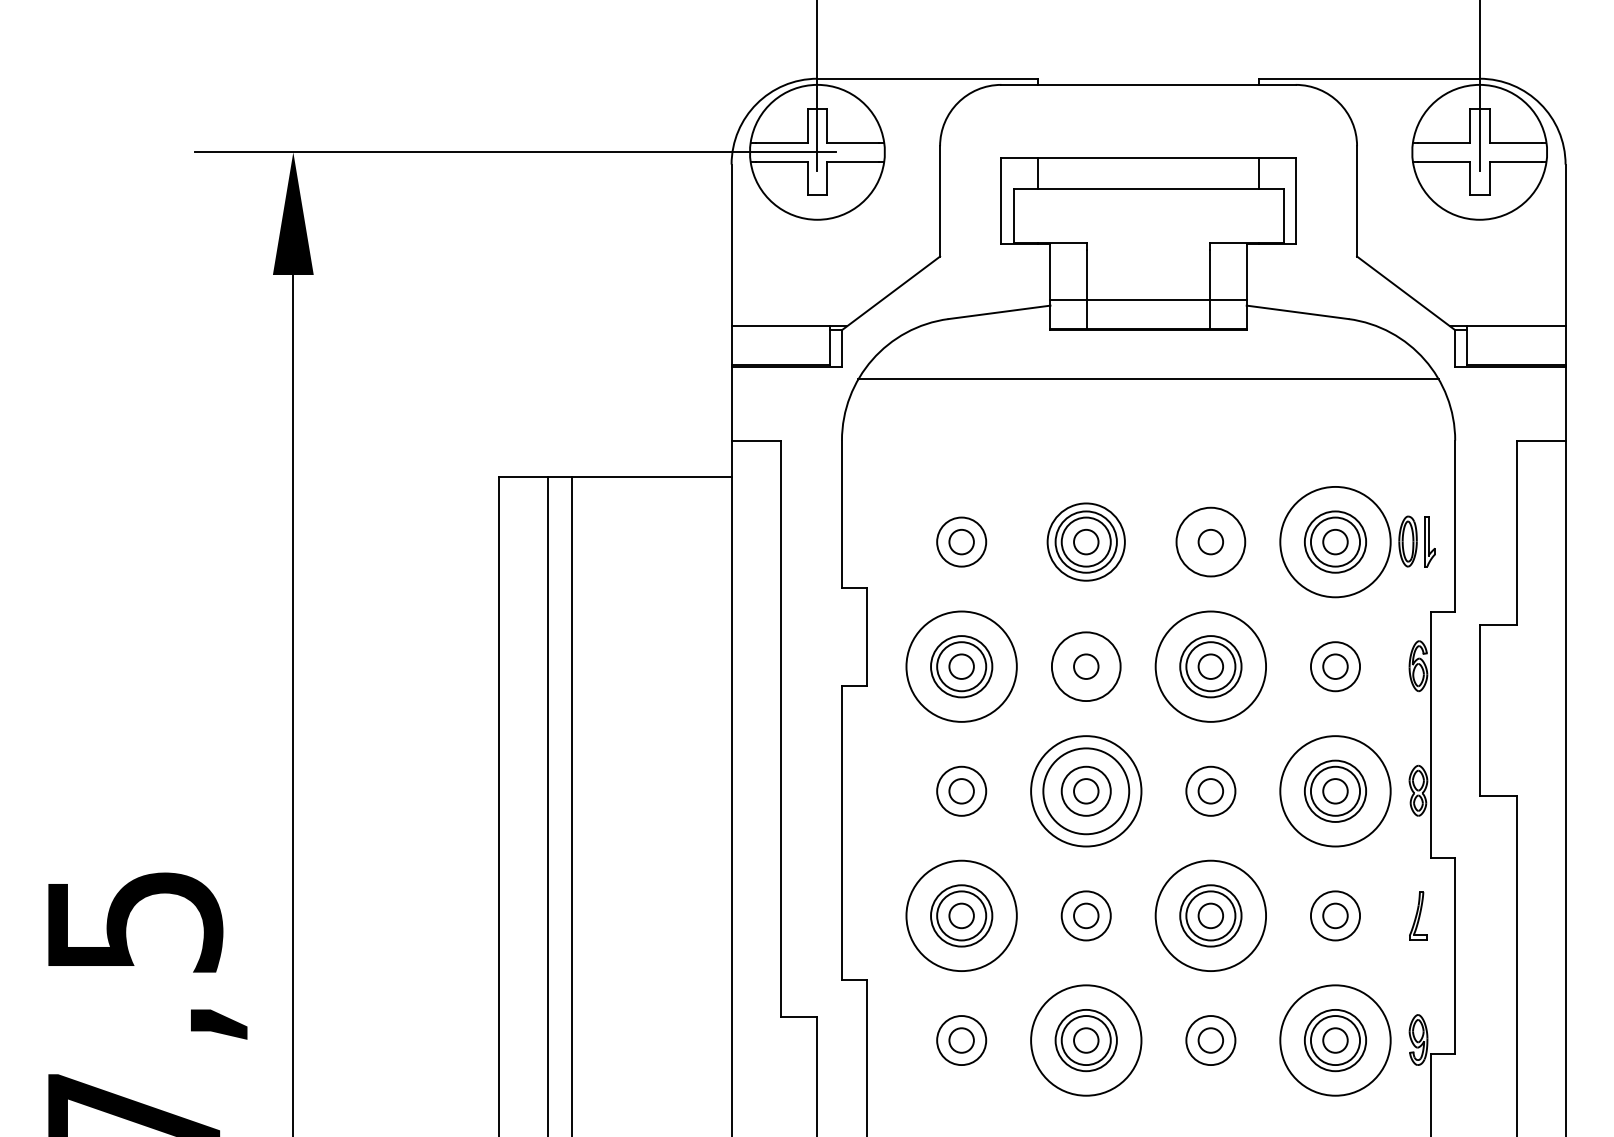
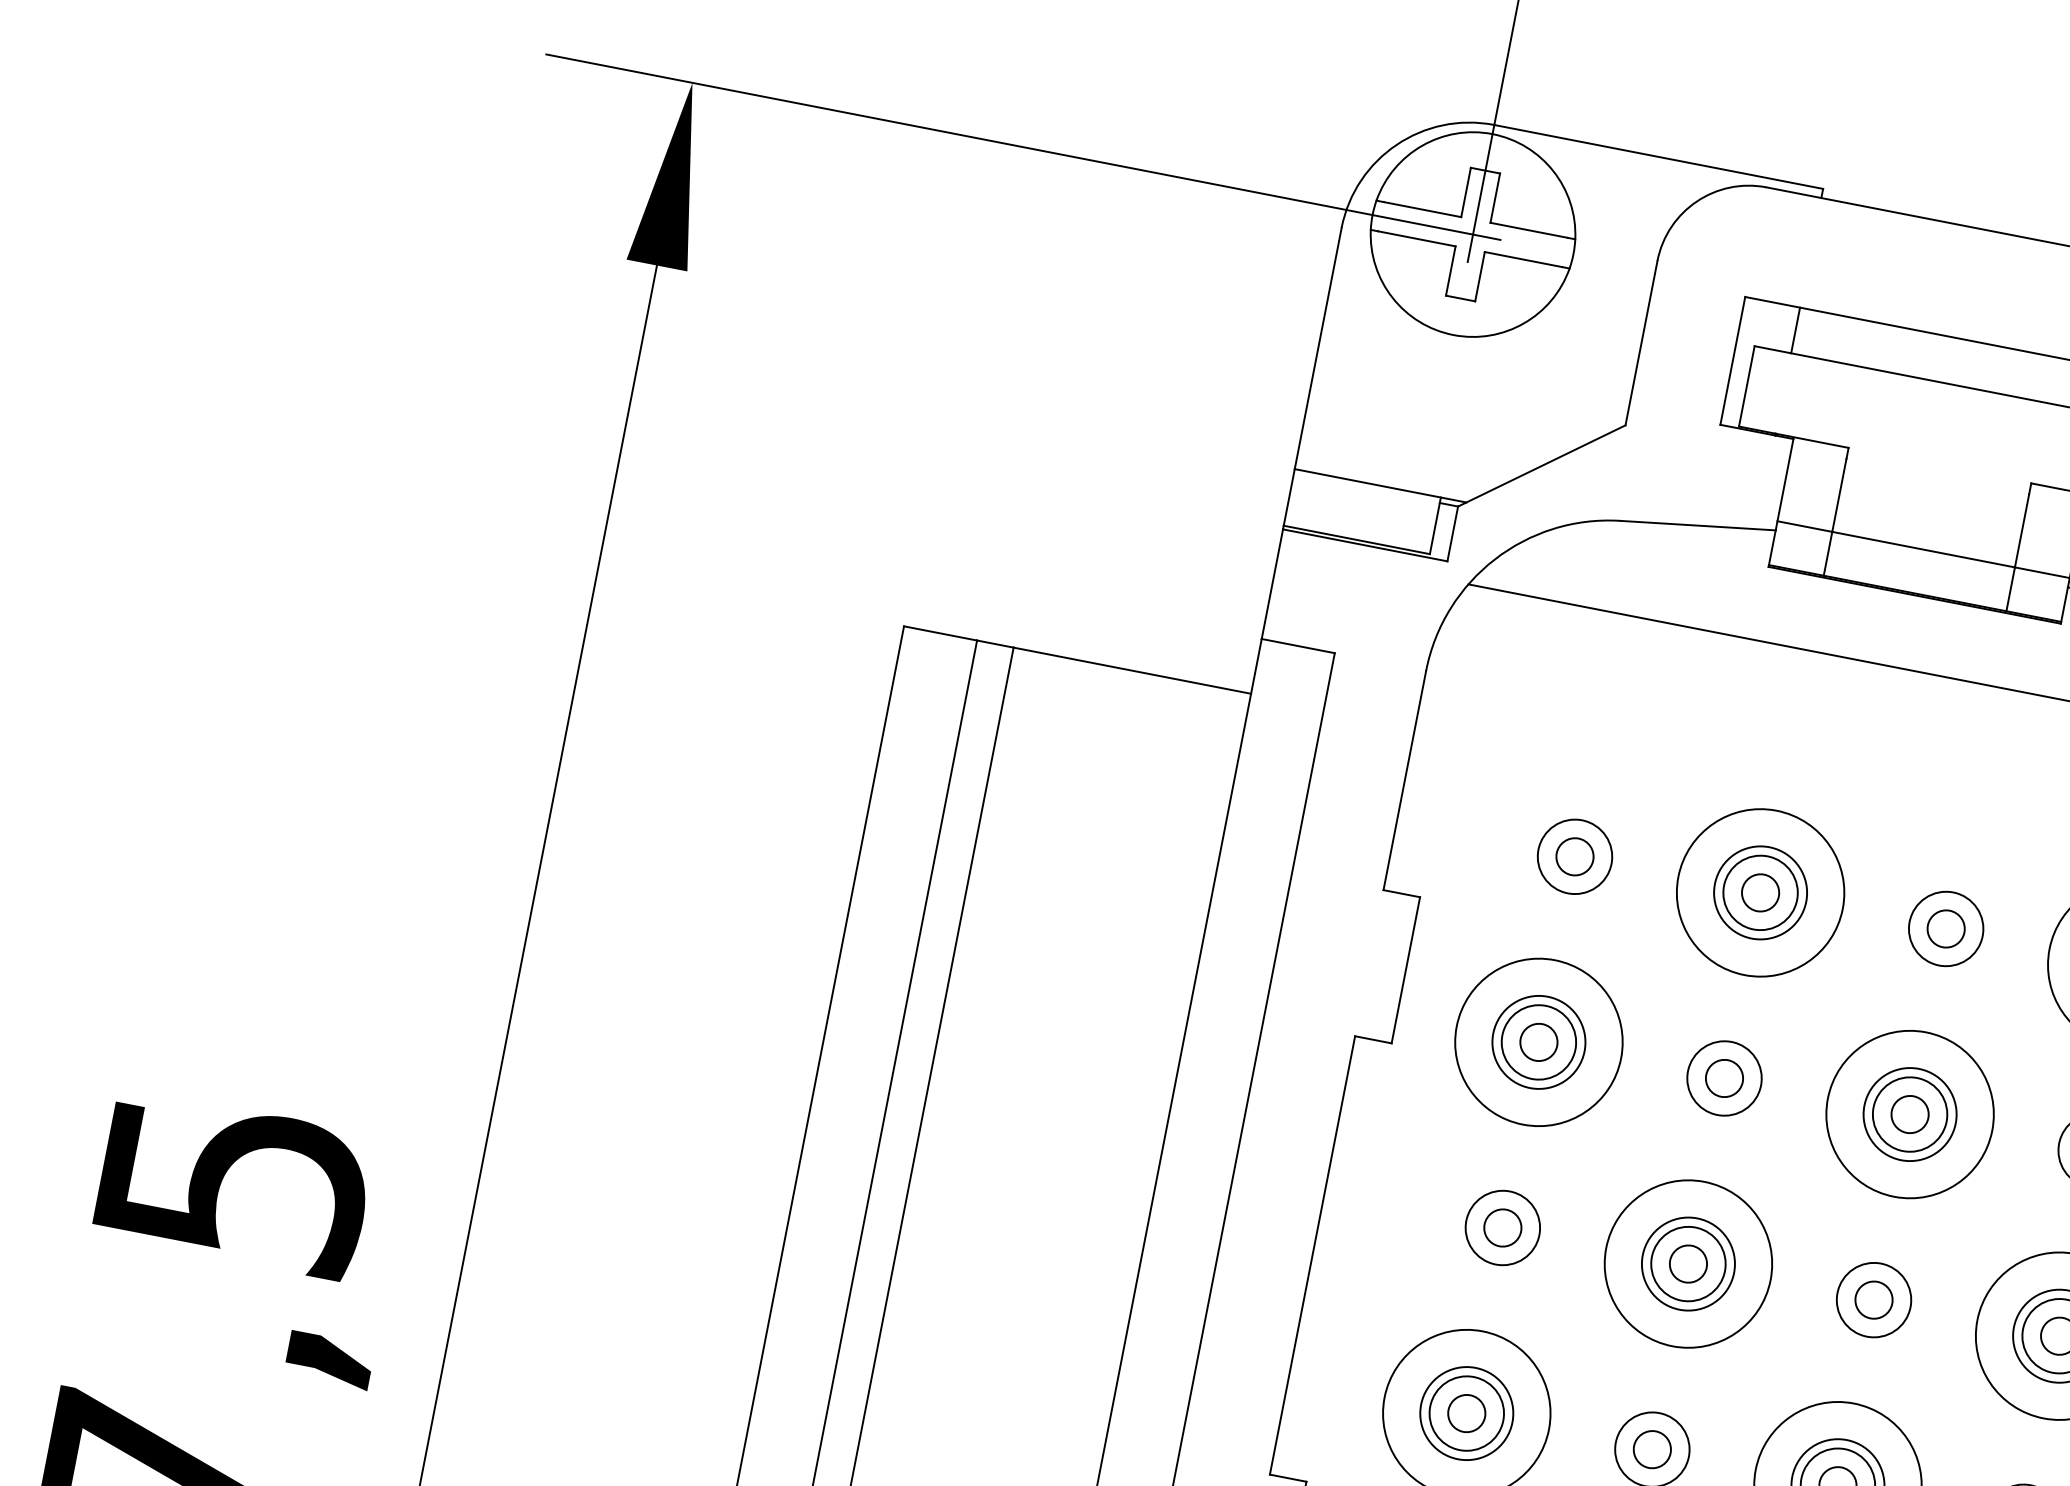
circle: (1086, 541) -> (1761, 892), size x1.43
circle: (1210, 541) -> (1945, 927), size x0.71
circle: (1085, 666) -> (1723, 1077), size x0.71
circle: (1085, 790) -> (1687, 1262), size x0.71

